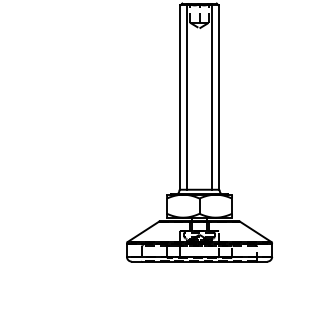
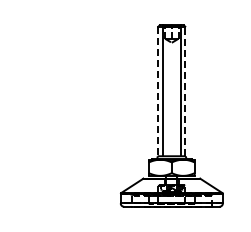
line: (180, 97) -> (158, 91), solid -> dashed
line: (219, 97) -> (185, 91), solid -> dashed

